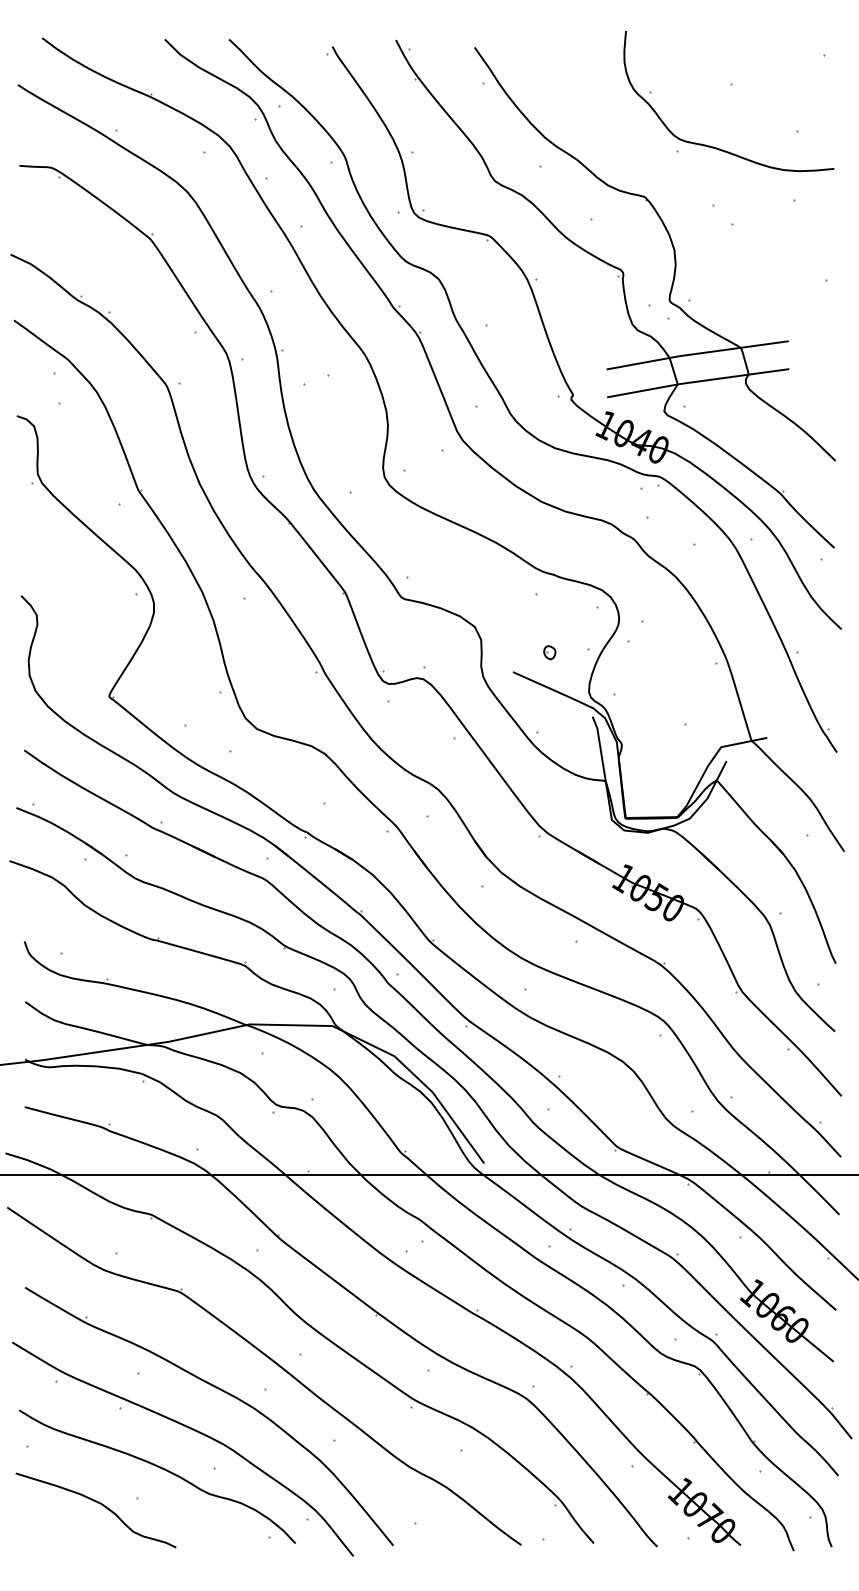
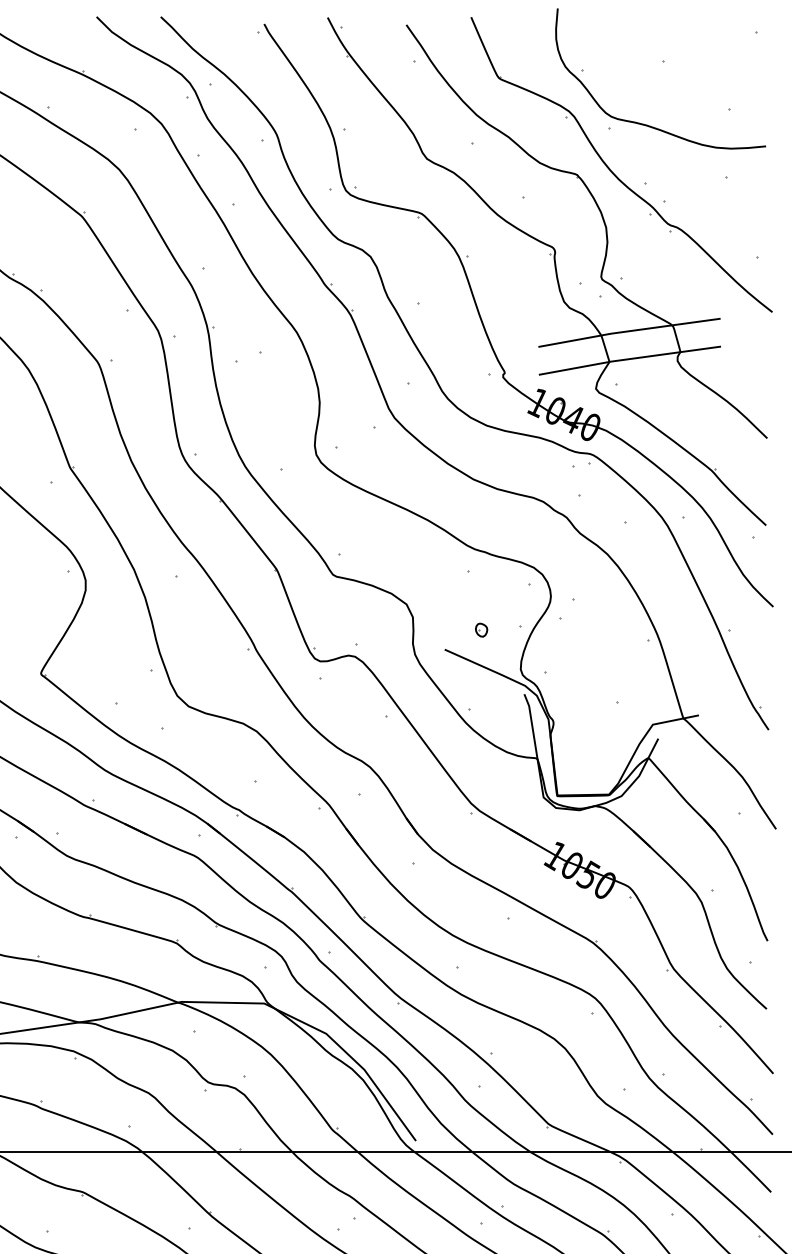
part: (681, 194) -> (613, 171), added

